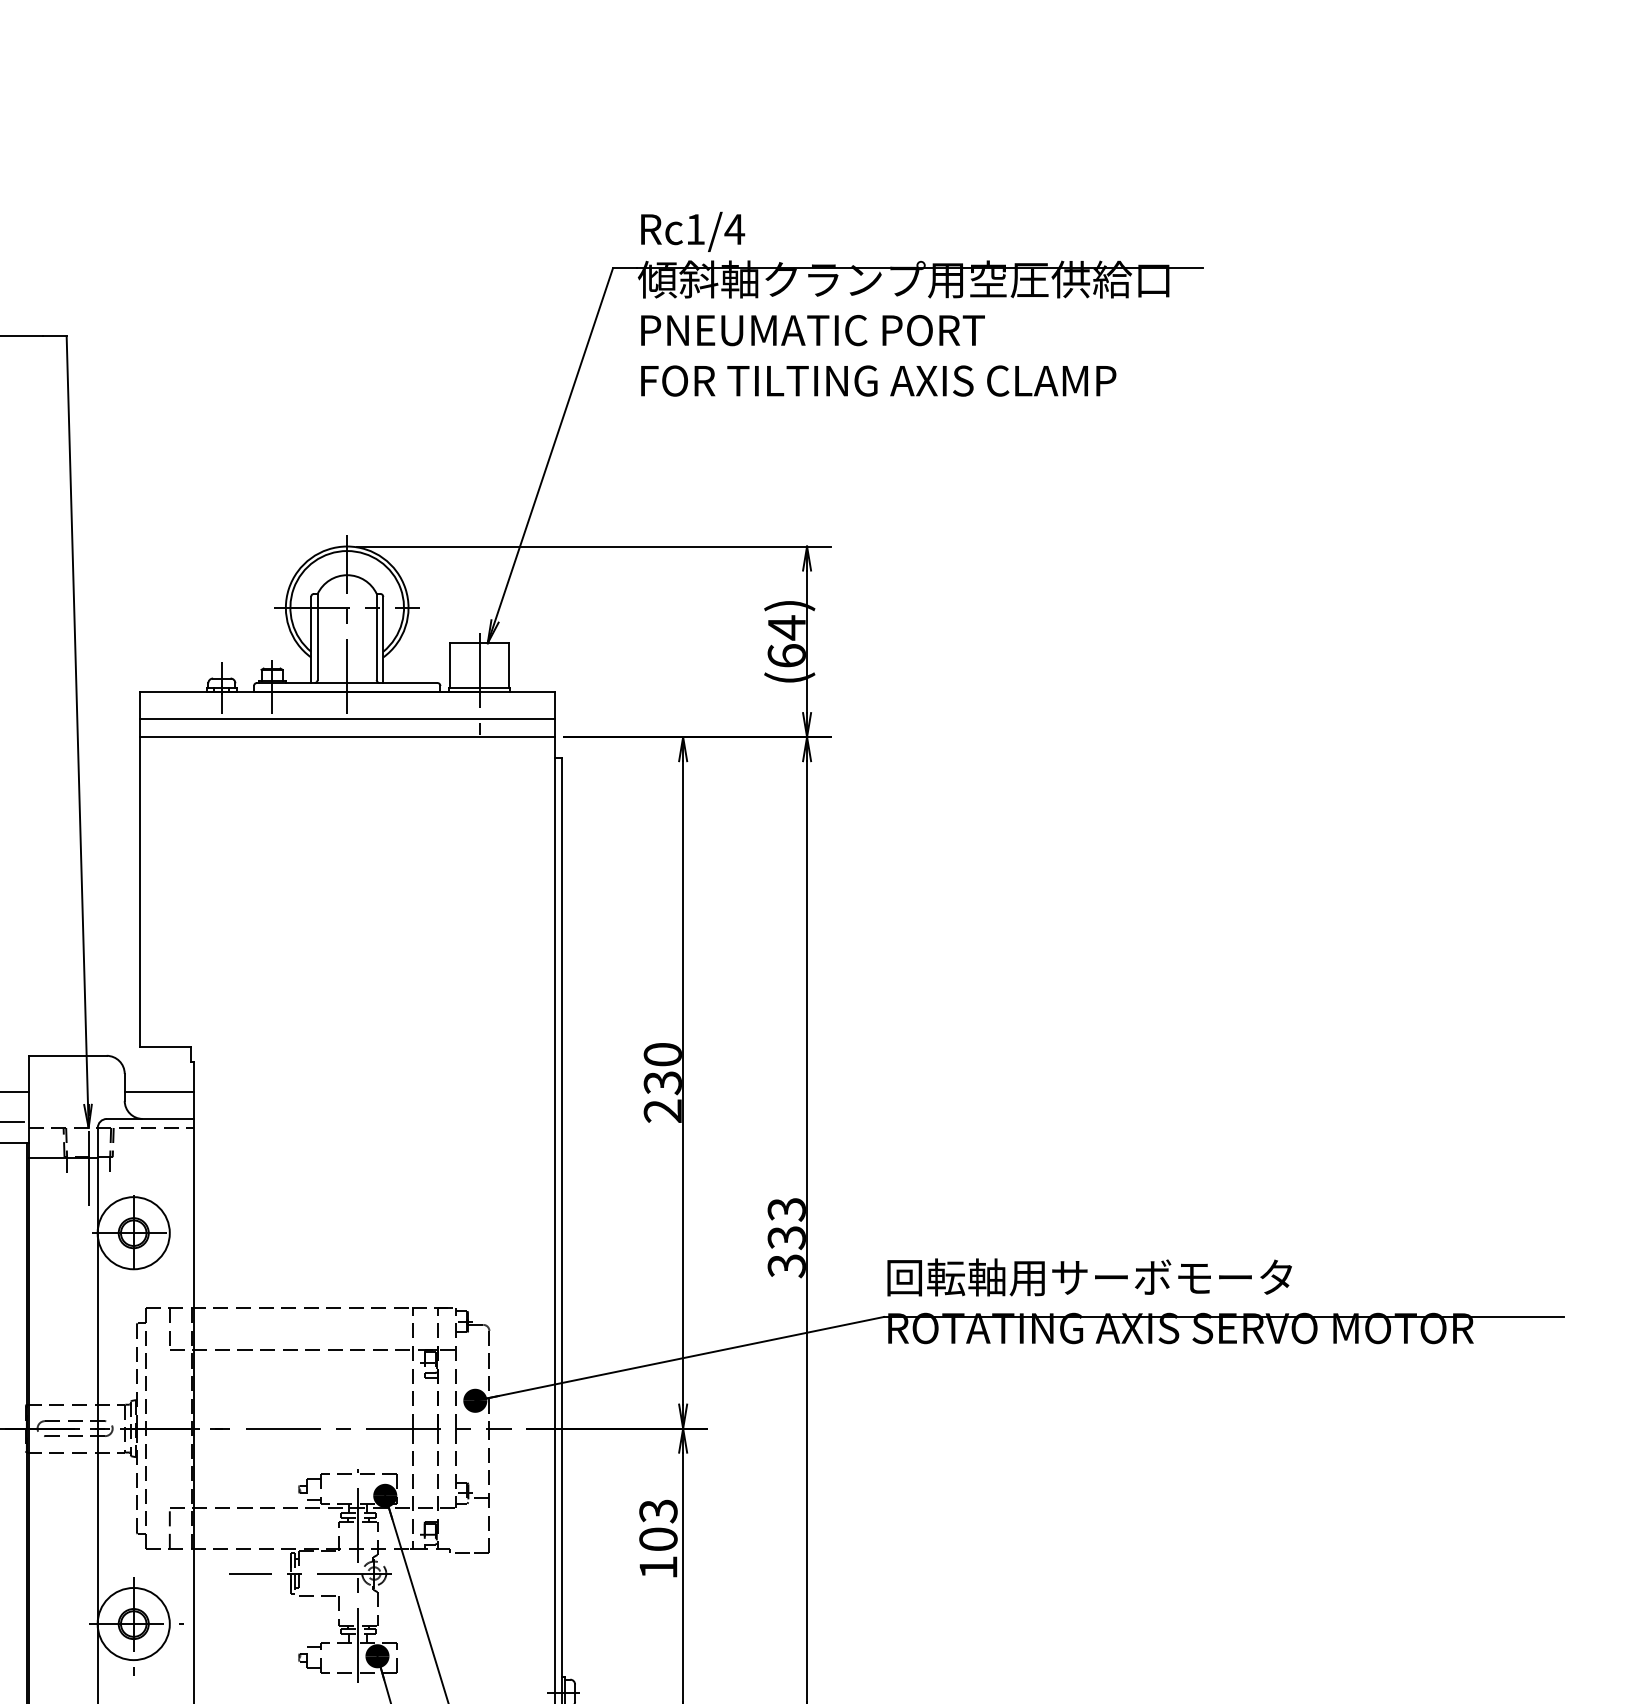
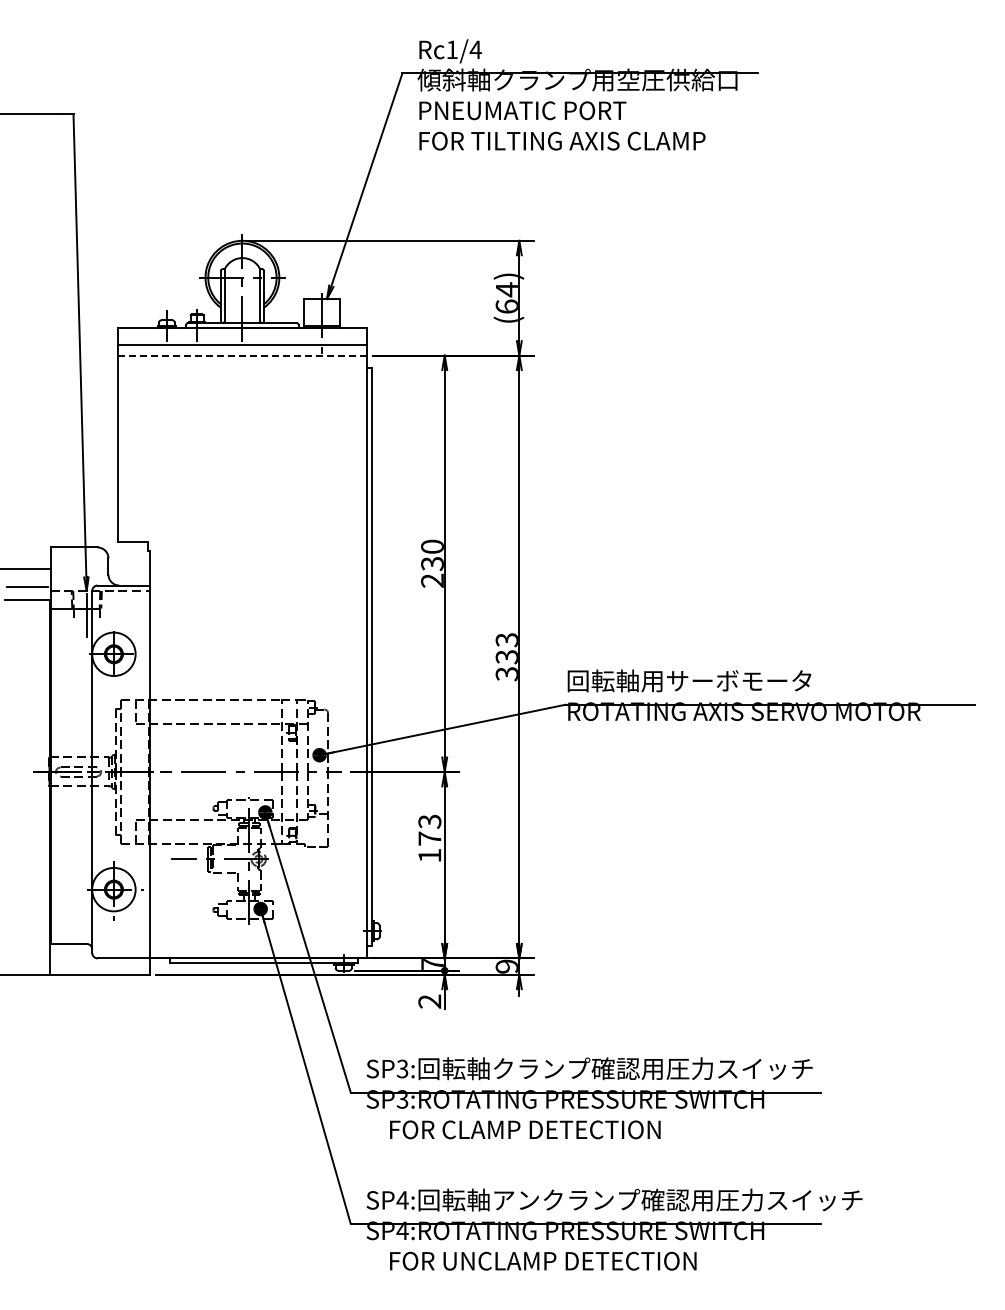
line: (347, 736) -> (242, 355), solid -> dashed
line: (159, 1092) -> (129, 569), removed
text: (657, 1539) -> (429, 838), 103 -> 173

